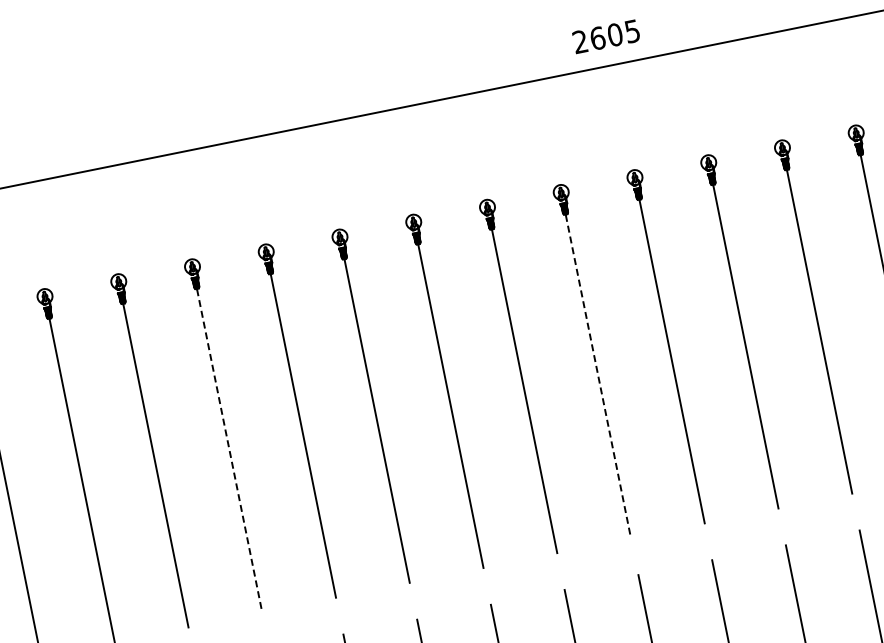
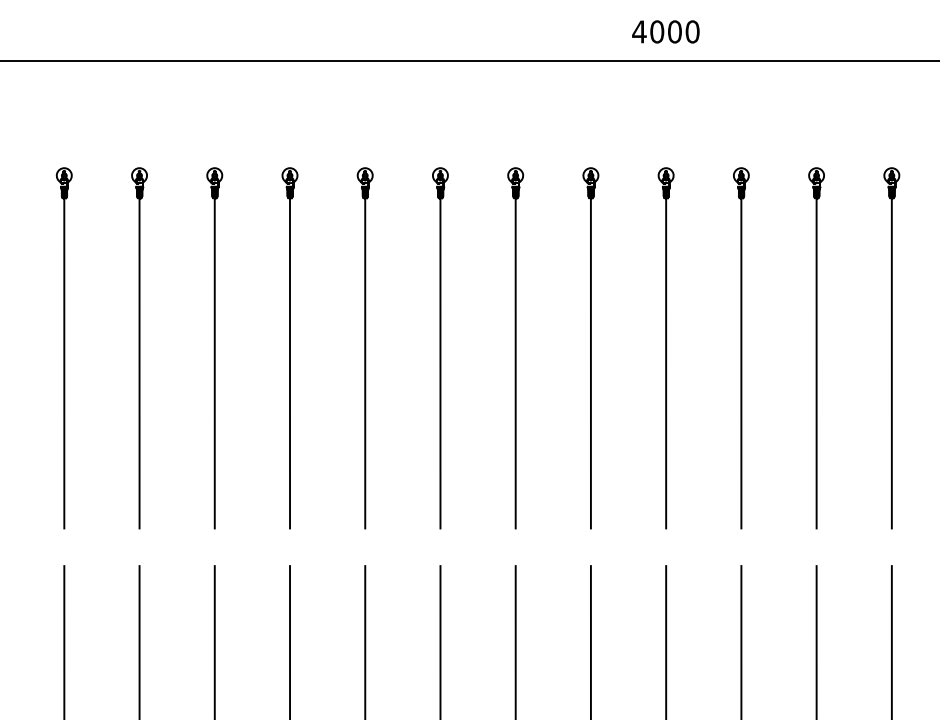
text: (605, 36) -> (665, 31), 2605 -> 4000
line: (597, 376) -> (590, 363), dashed -> solid
line: (229, 450) -> (214, 363), dashed -> solid

